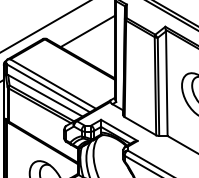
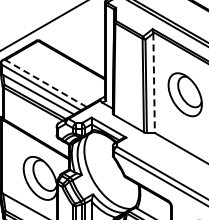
line: (87, 31) -> (78, 33), removed
line: (52, 83) -> (45, 83), solid -> dashed
line: (167, 83) -> (154, 83), solid -> dashed

